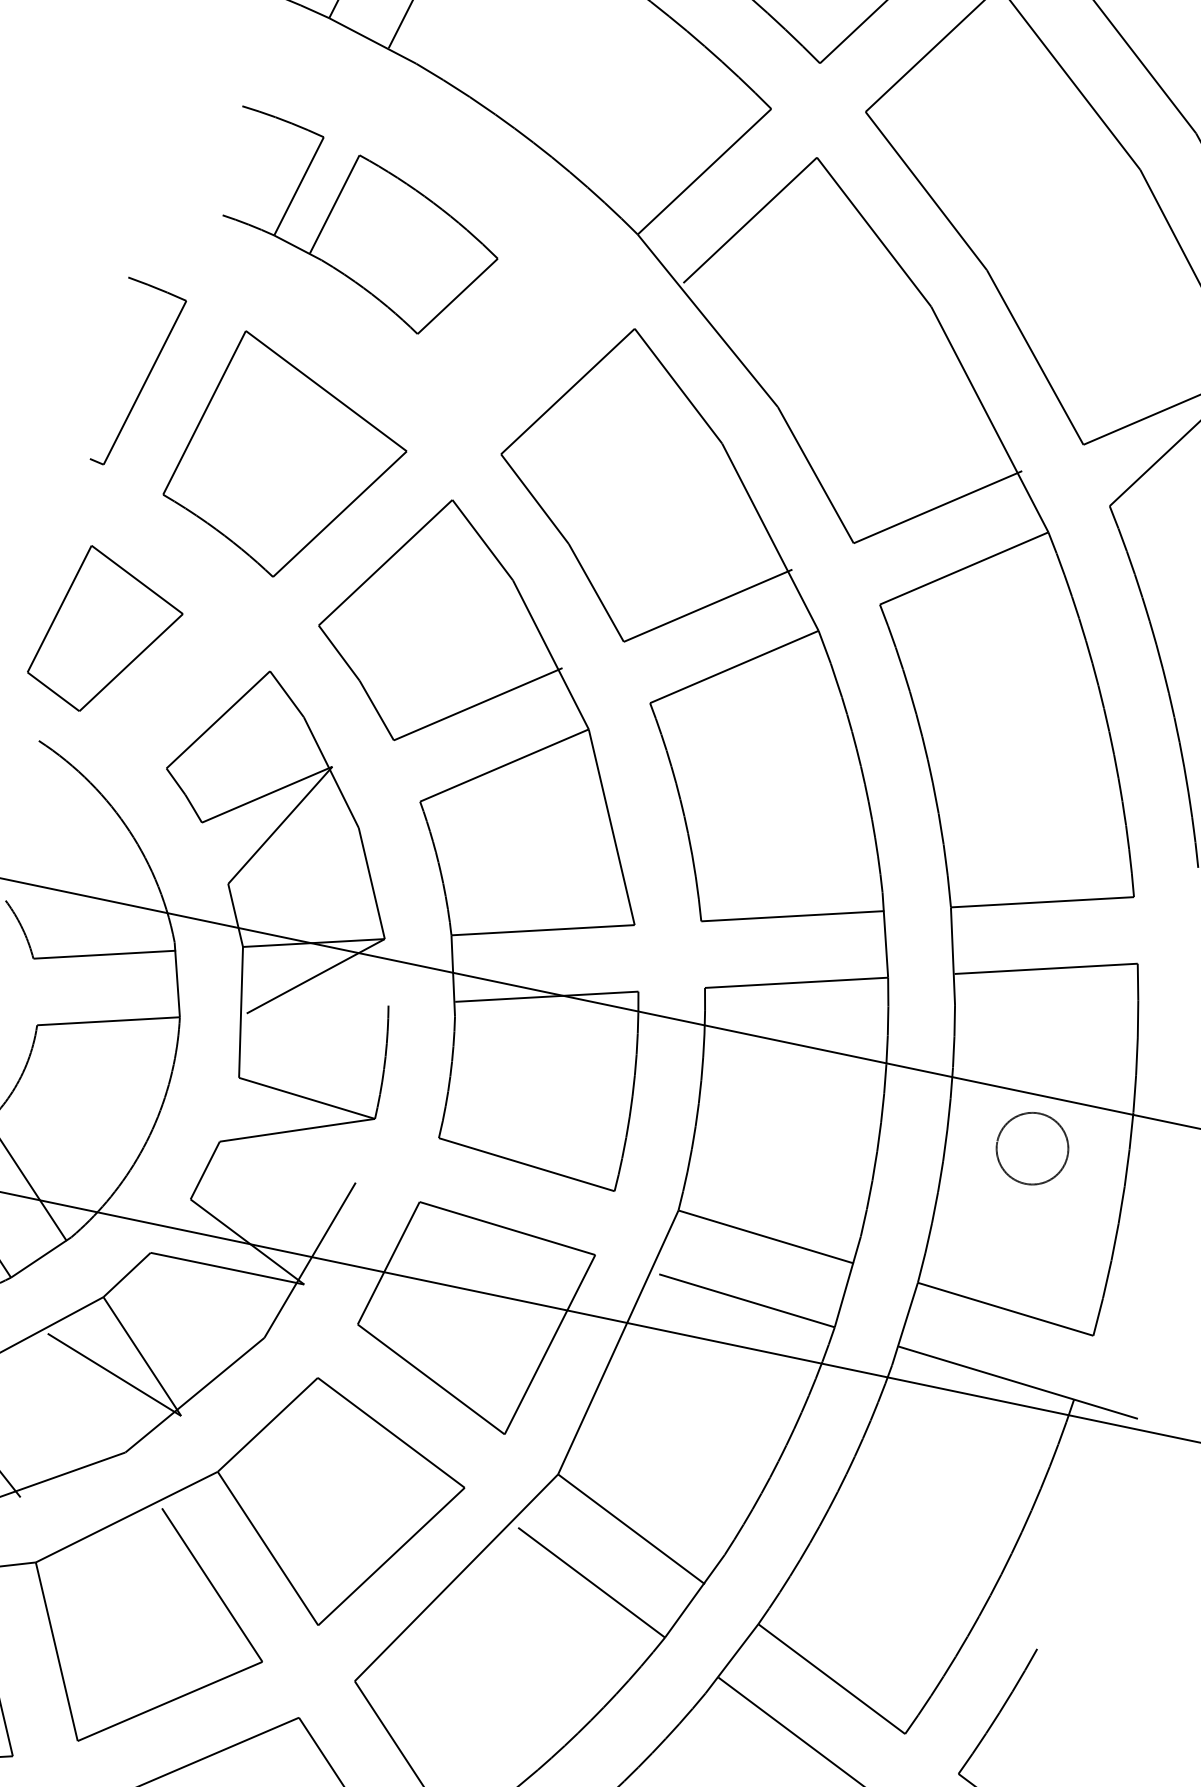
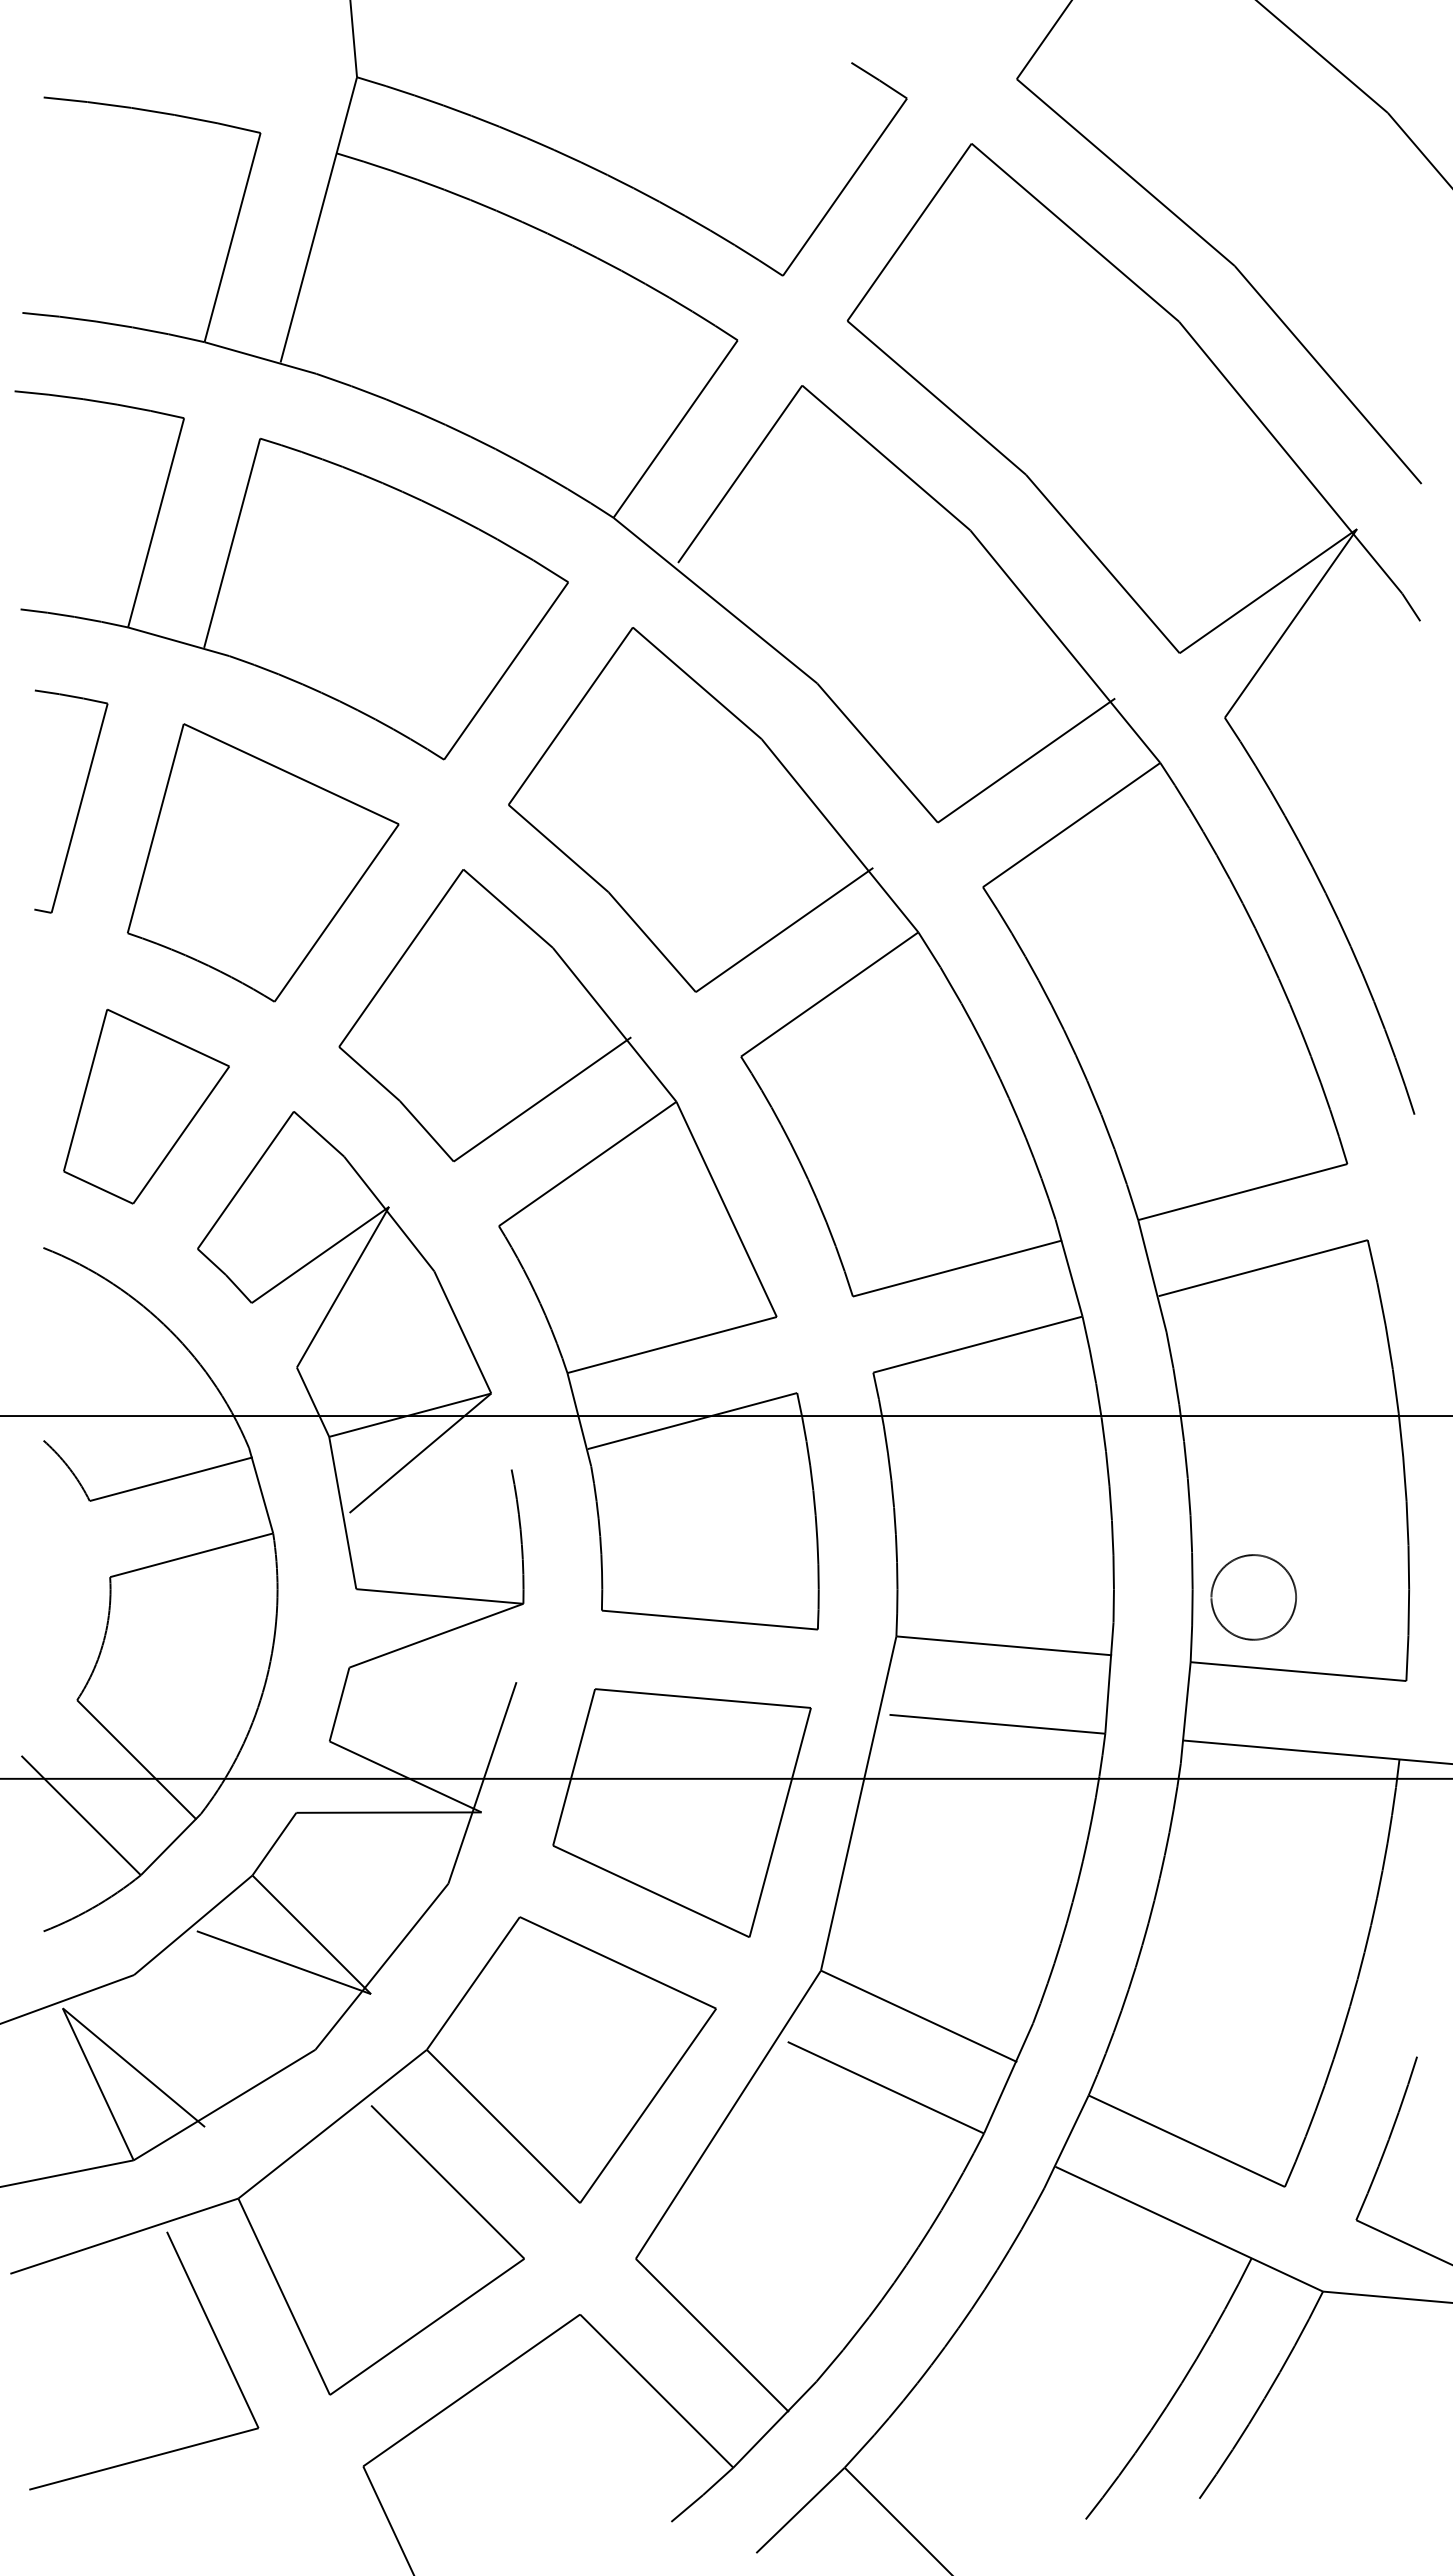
part: (360, 226) -> (291, 575), size x1.67
part: (107, 632) -> (146, 1106), moved
part: (1032, 1148) -> (1253, 1597), moved

